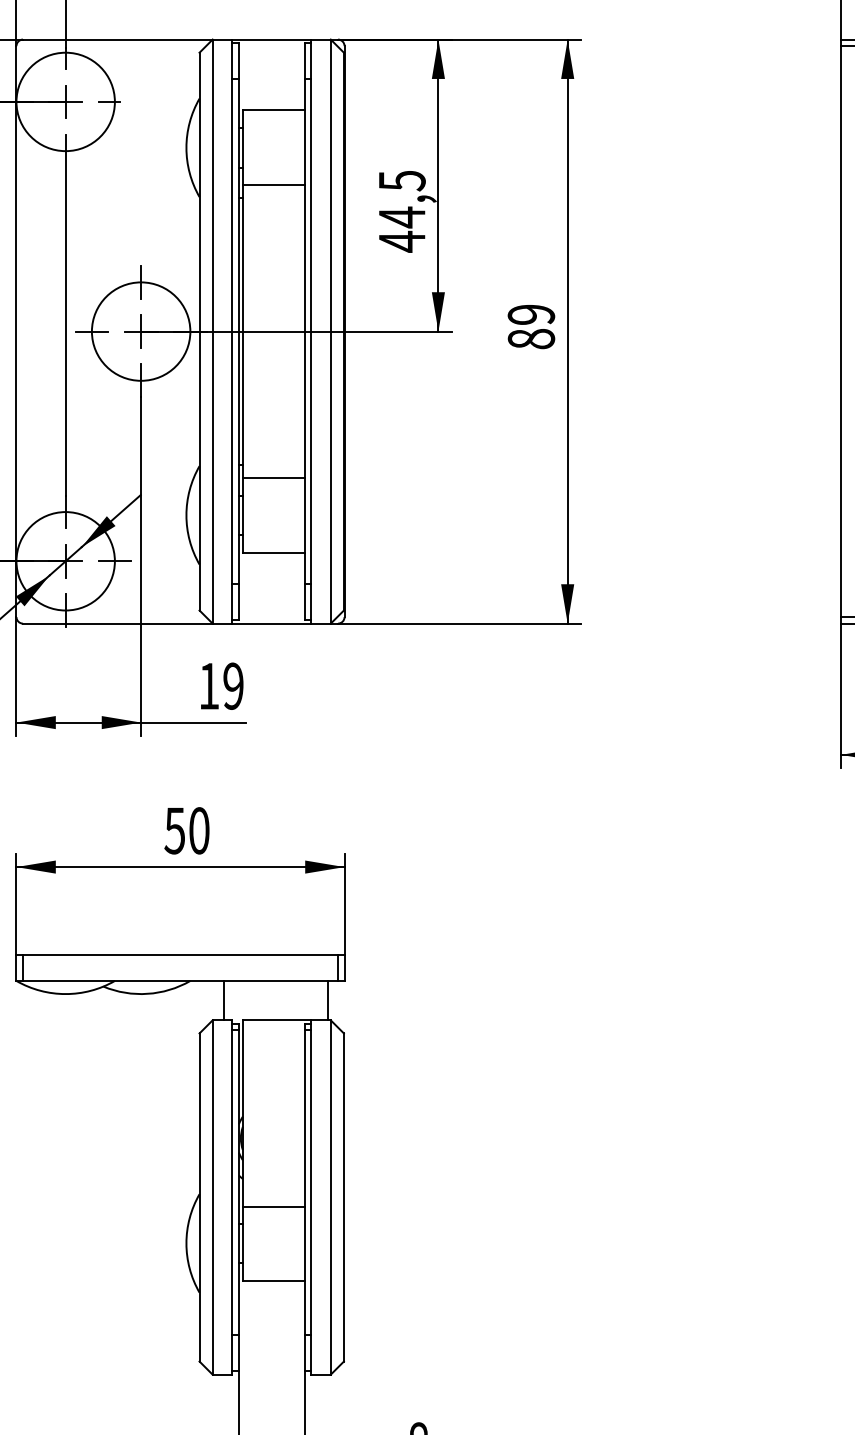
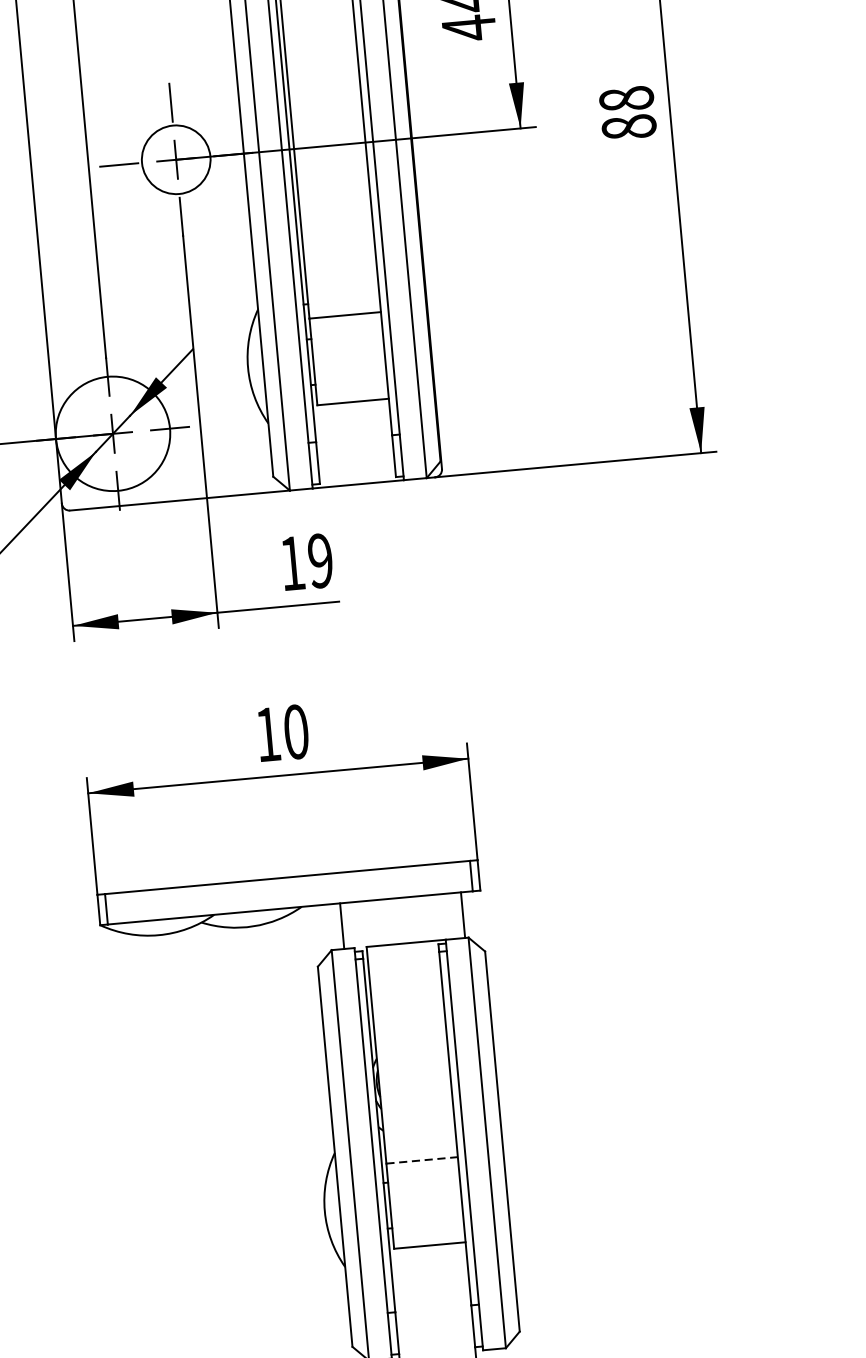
text: (531, 314) -> (626, 98), 89 -> 88
circle: (140, 331) -> (175, 159), size x0.6
text: (174, 830) -> (267, 734), 50 -> 10
line: (273, 1207) -> (421, 1160), solid -> dashed

